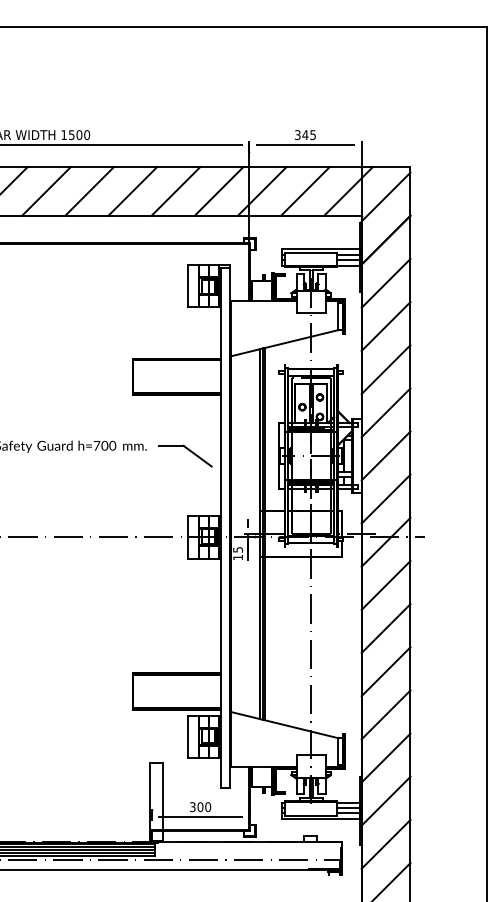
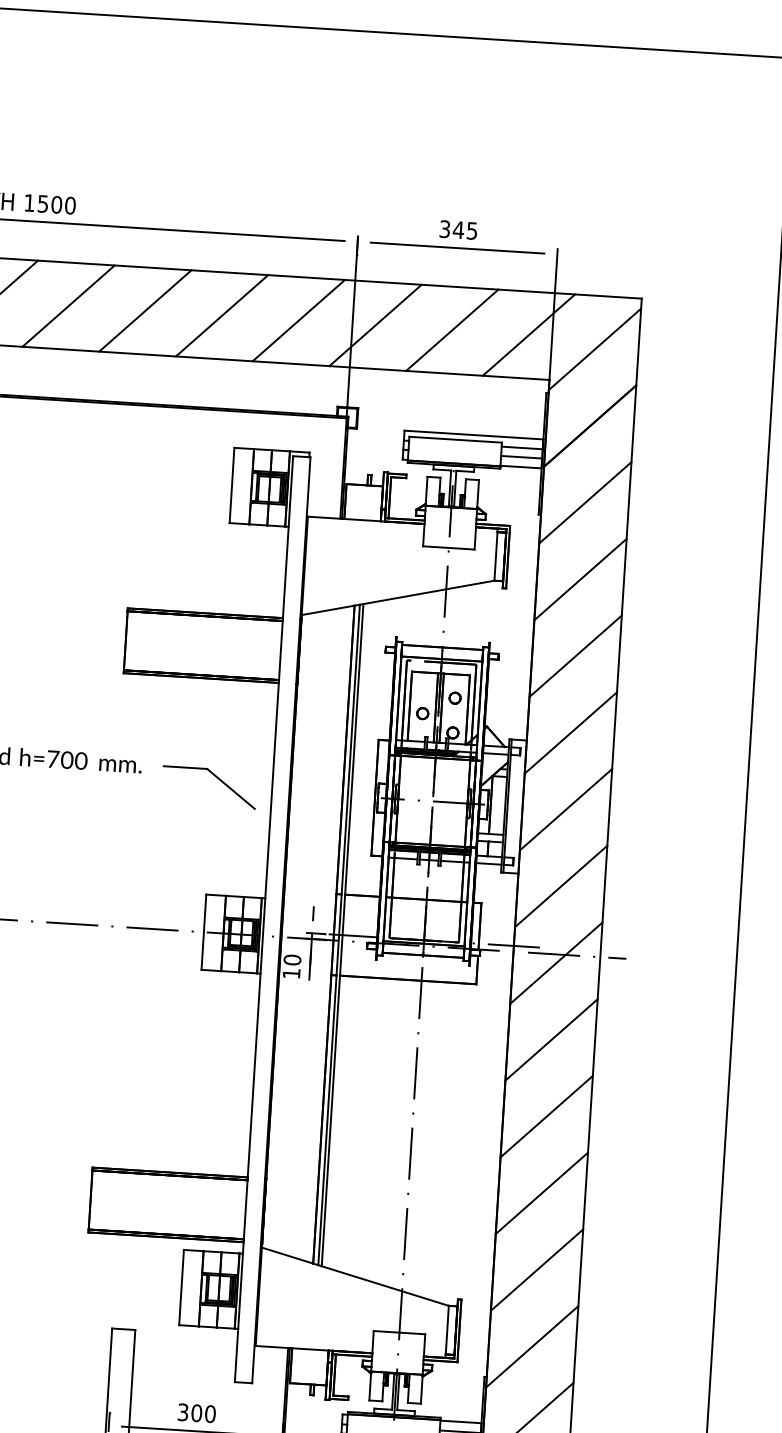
text: (237, 549) -> (291, 959), 15 -> 10

